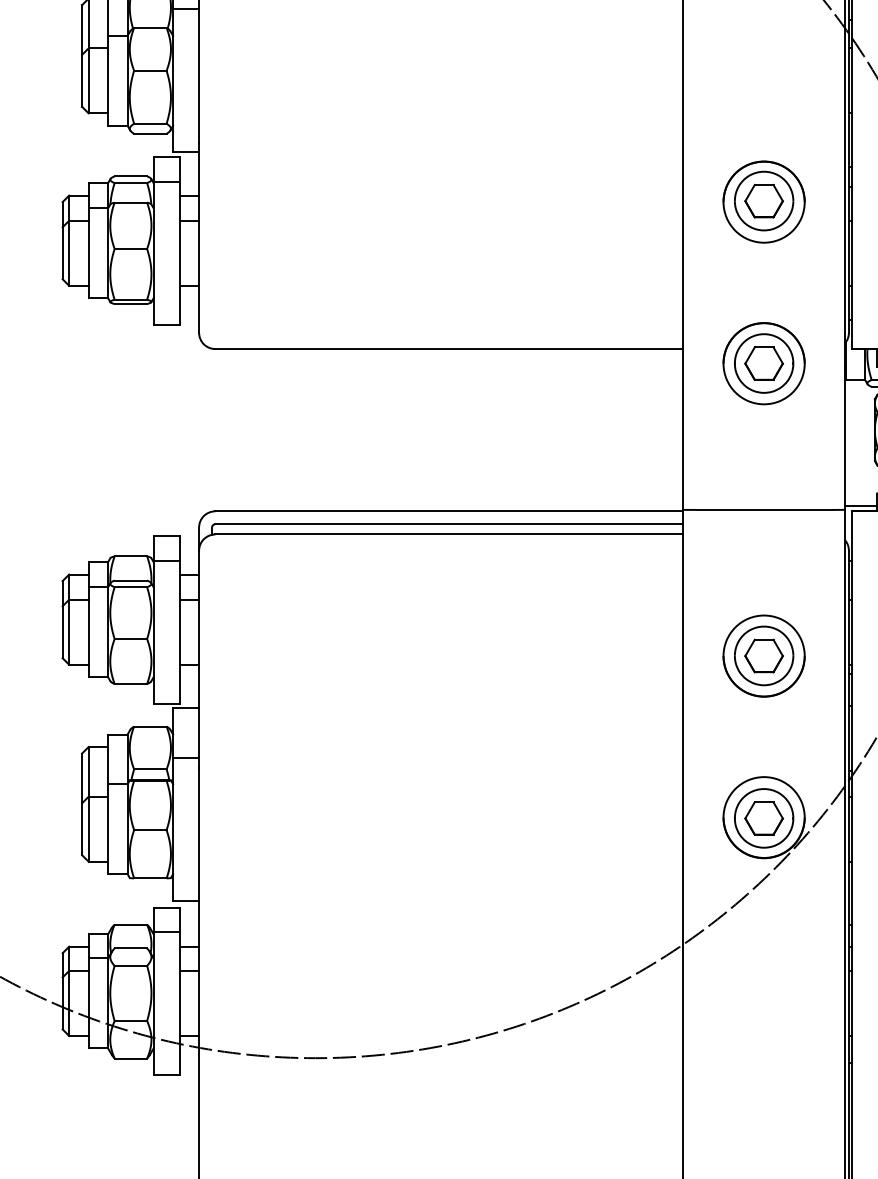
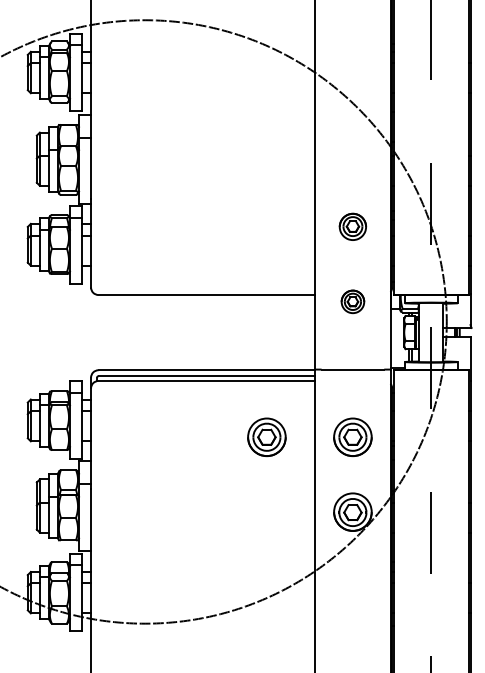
part: (763, 201) -> (352, 226), size x0.7
part: (763, 363) -> (352, 301), size x0.6
part: (577, 654) -> (266, 436), added

